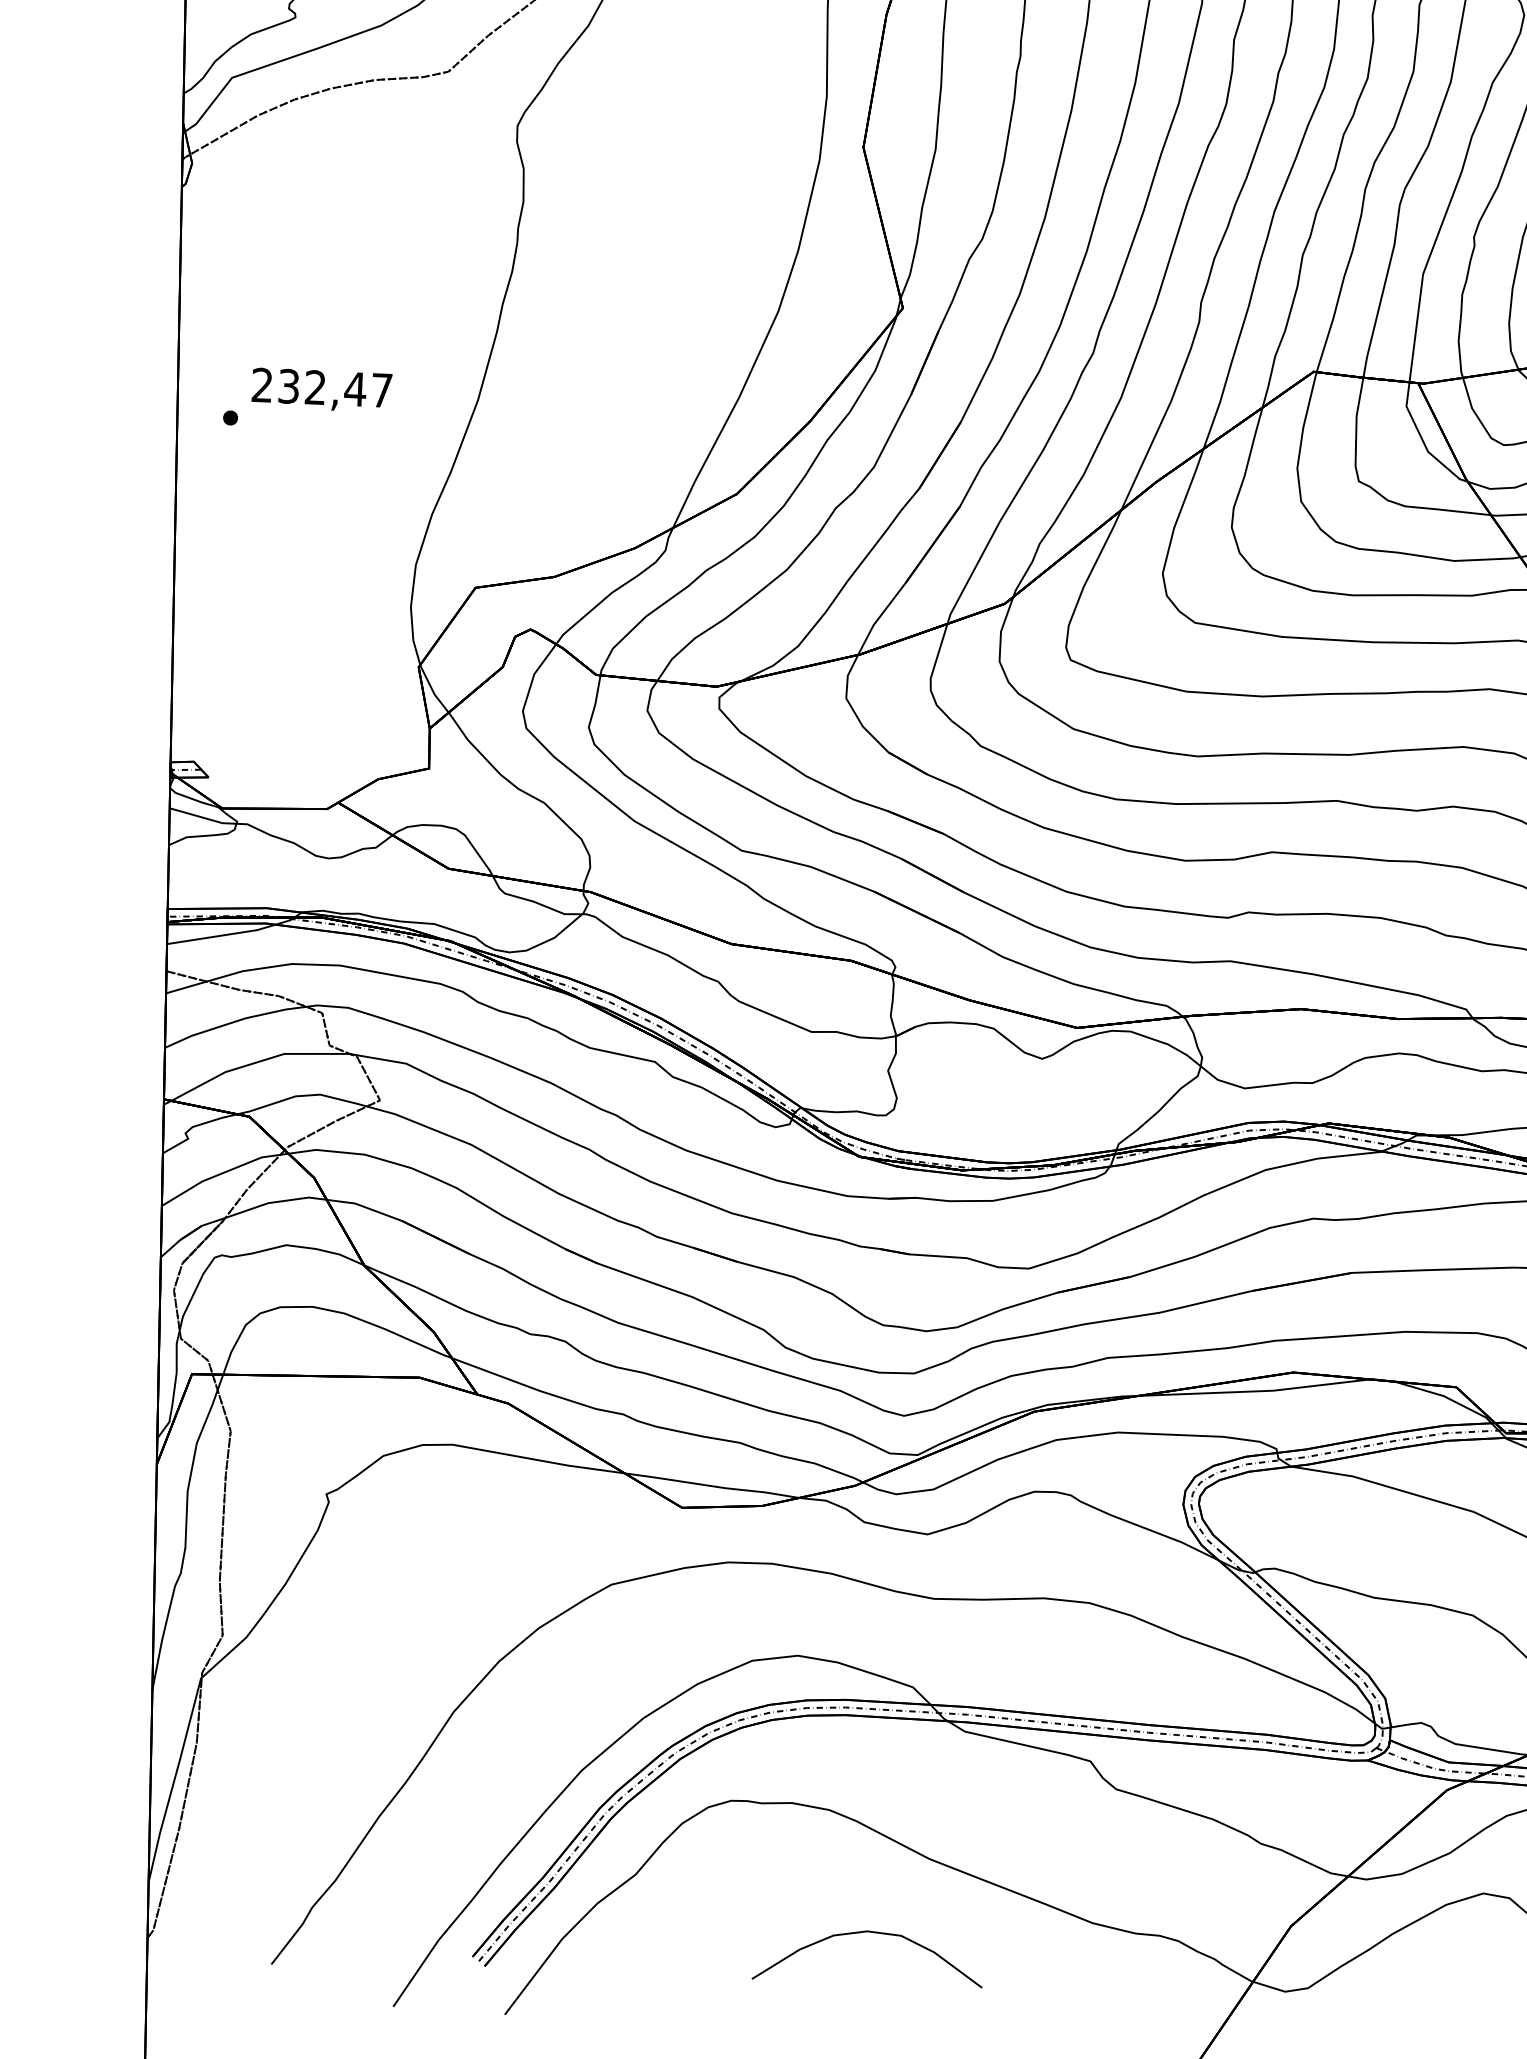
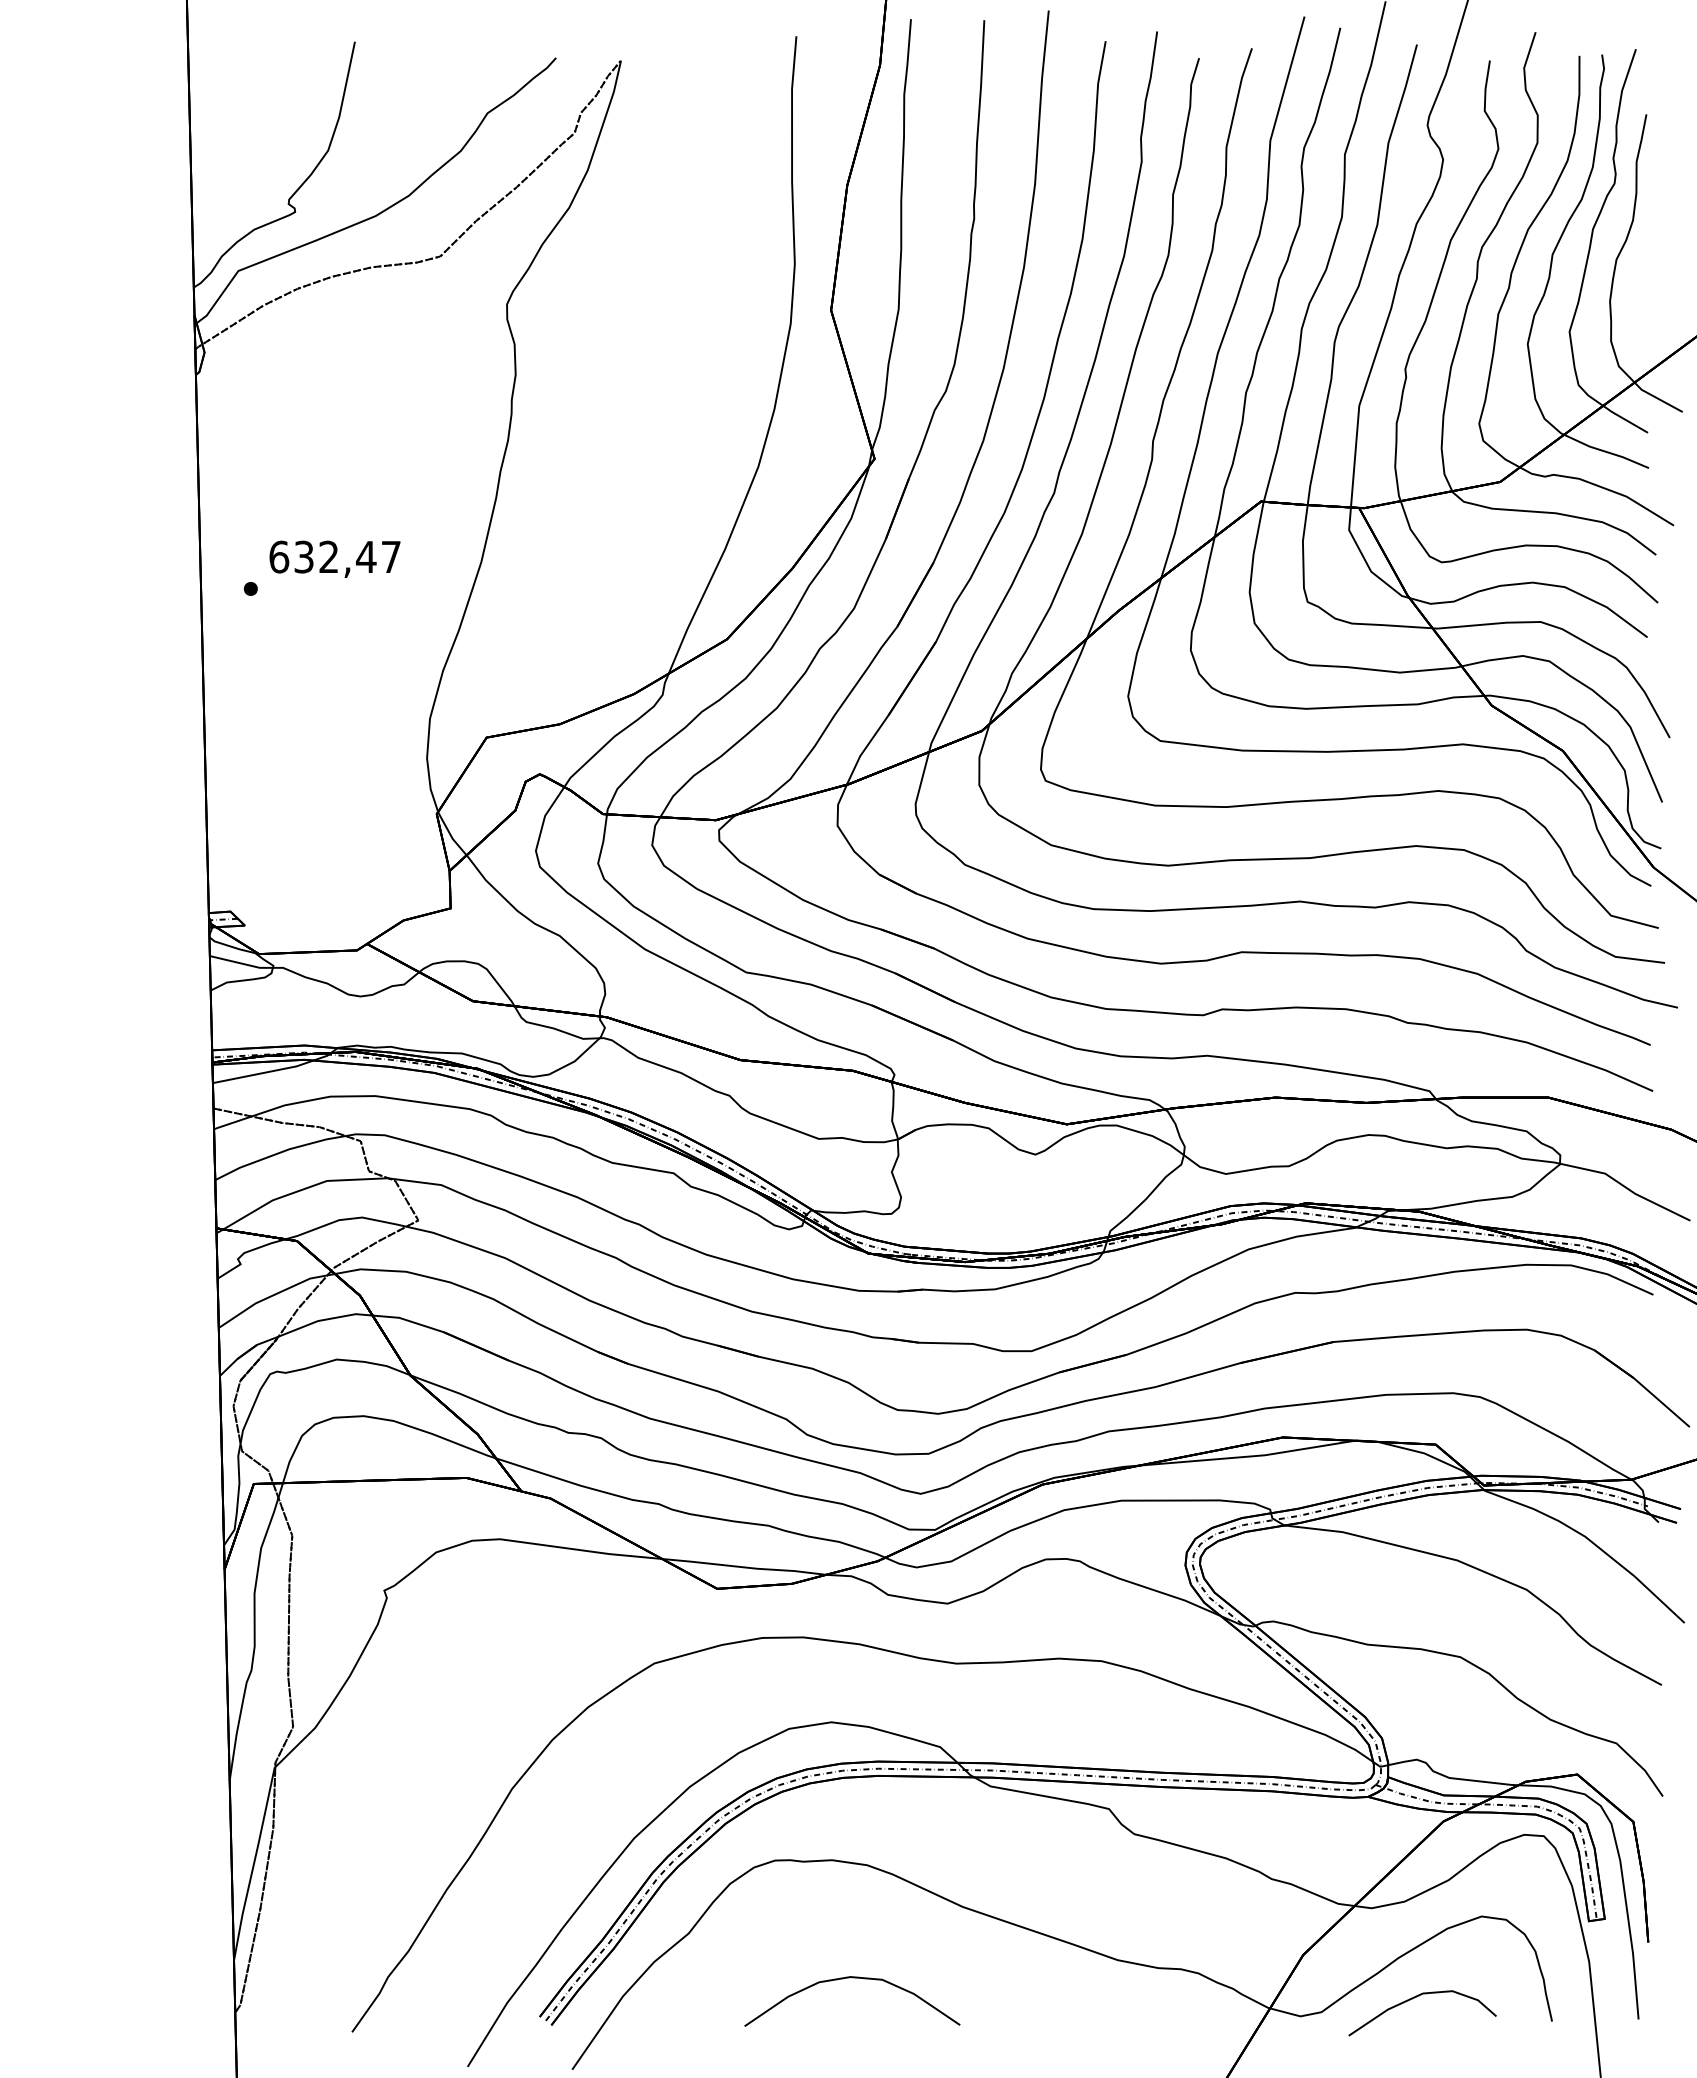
text: (262, 384) -> (279, 556), 232,47 -> 632,47
curve: (869, 1933) -> (852, 1978), moved
curve: (1407, 1977) -> (1414, 1998), added

